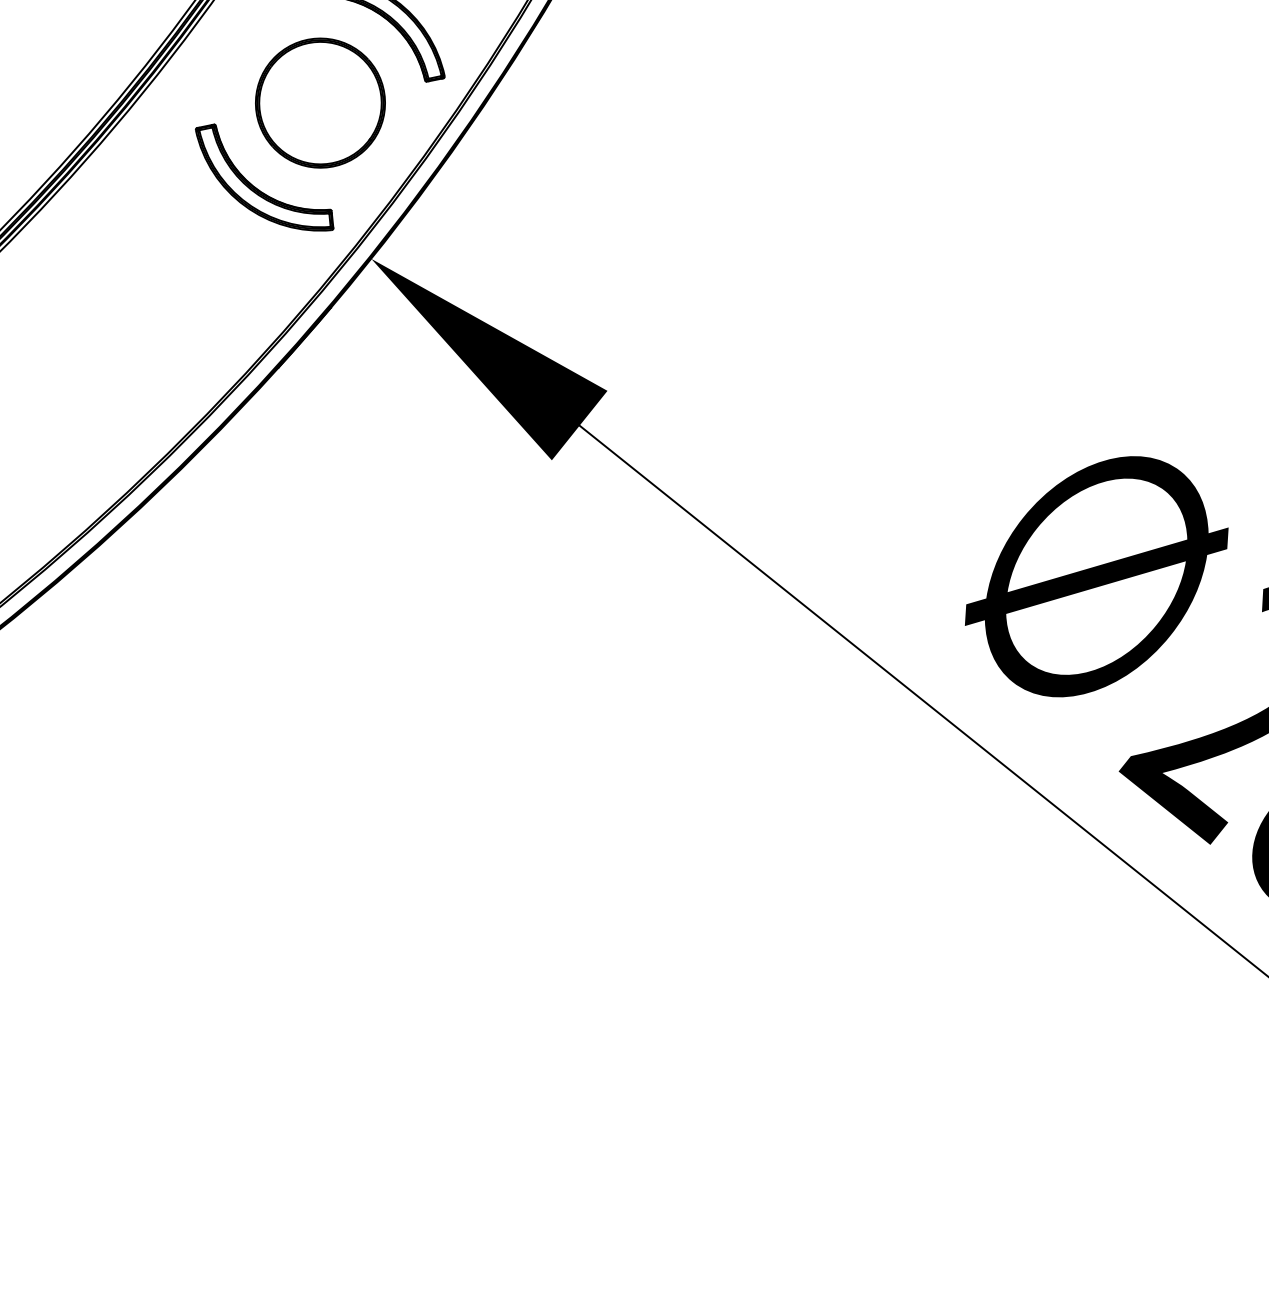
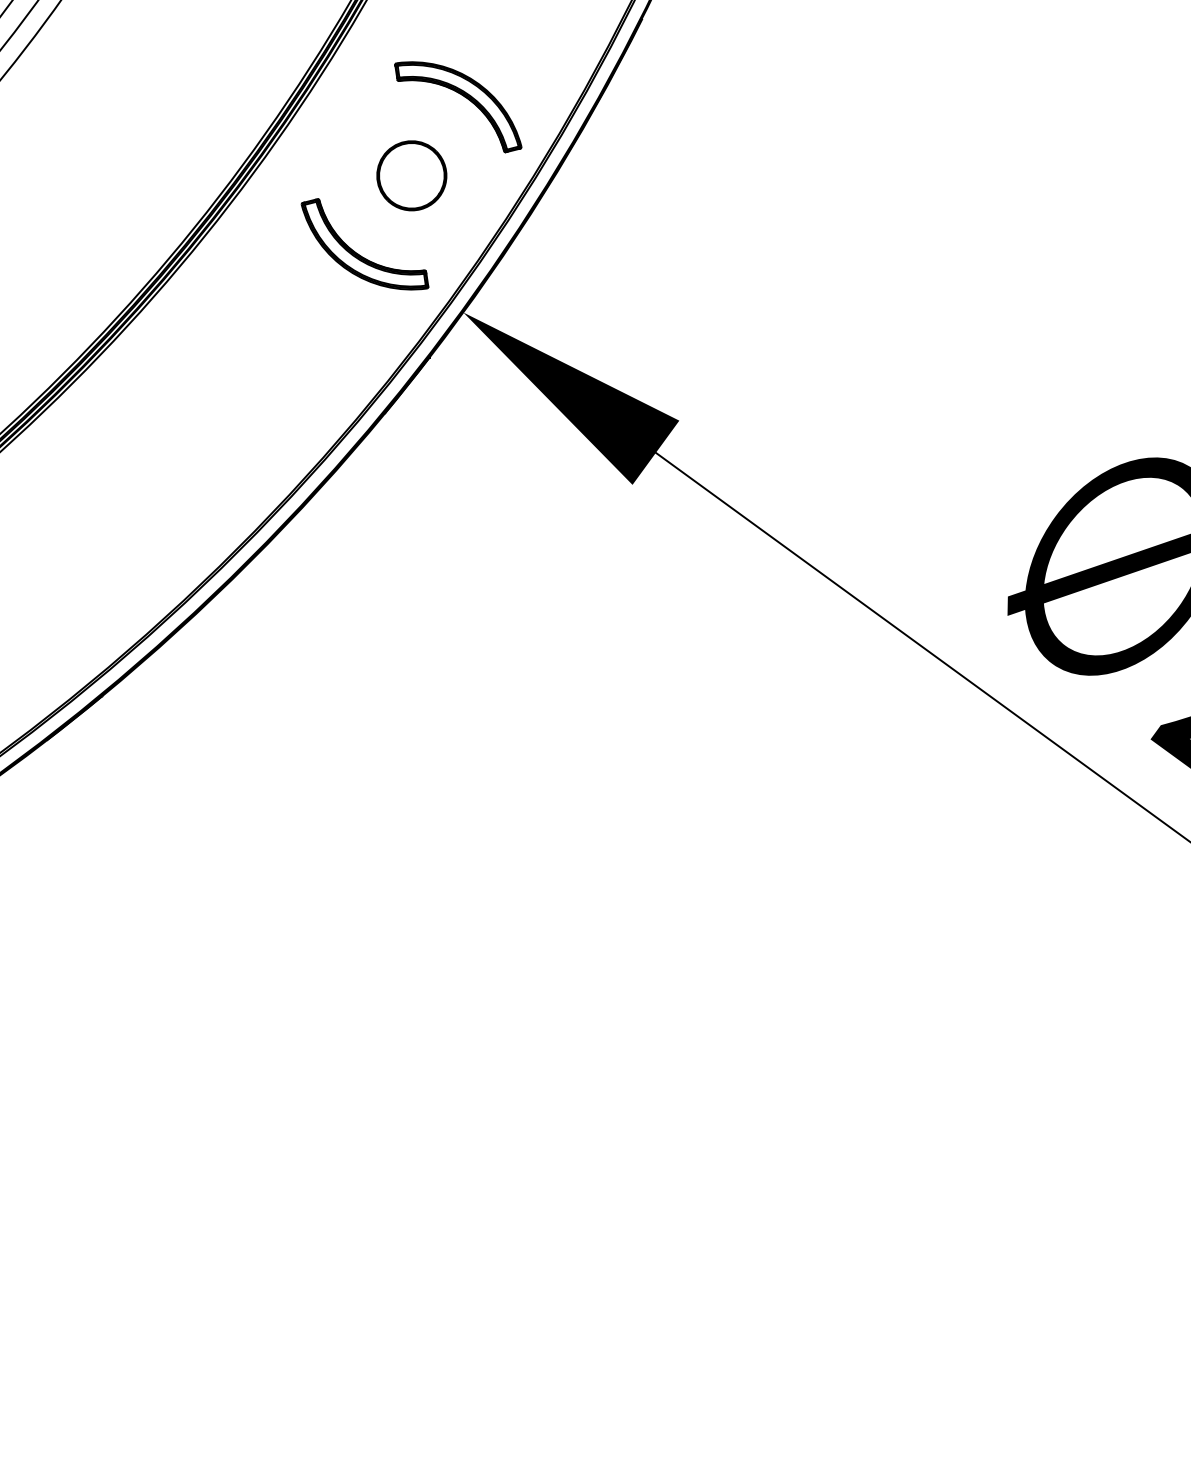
part: (320, 102) -> (411, 175), size x0.6

